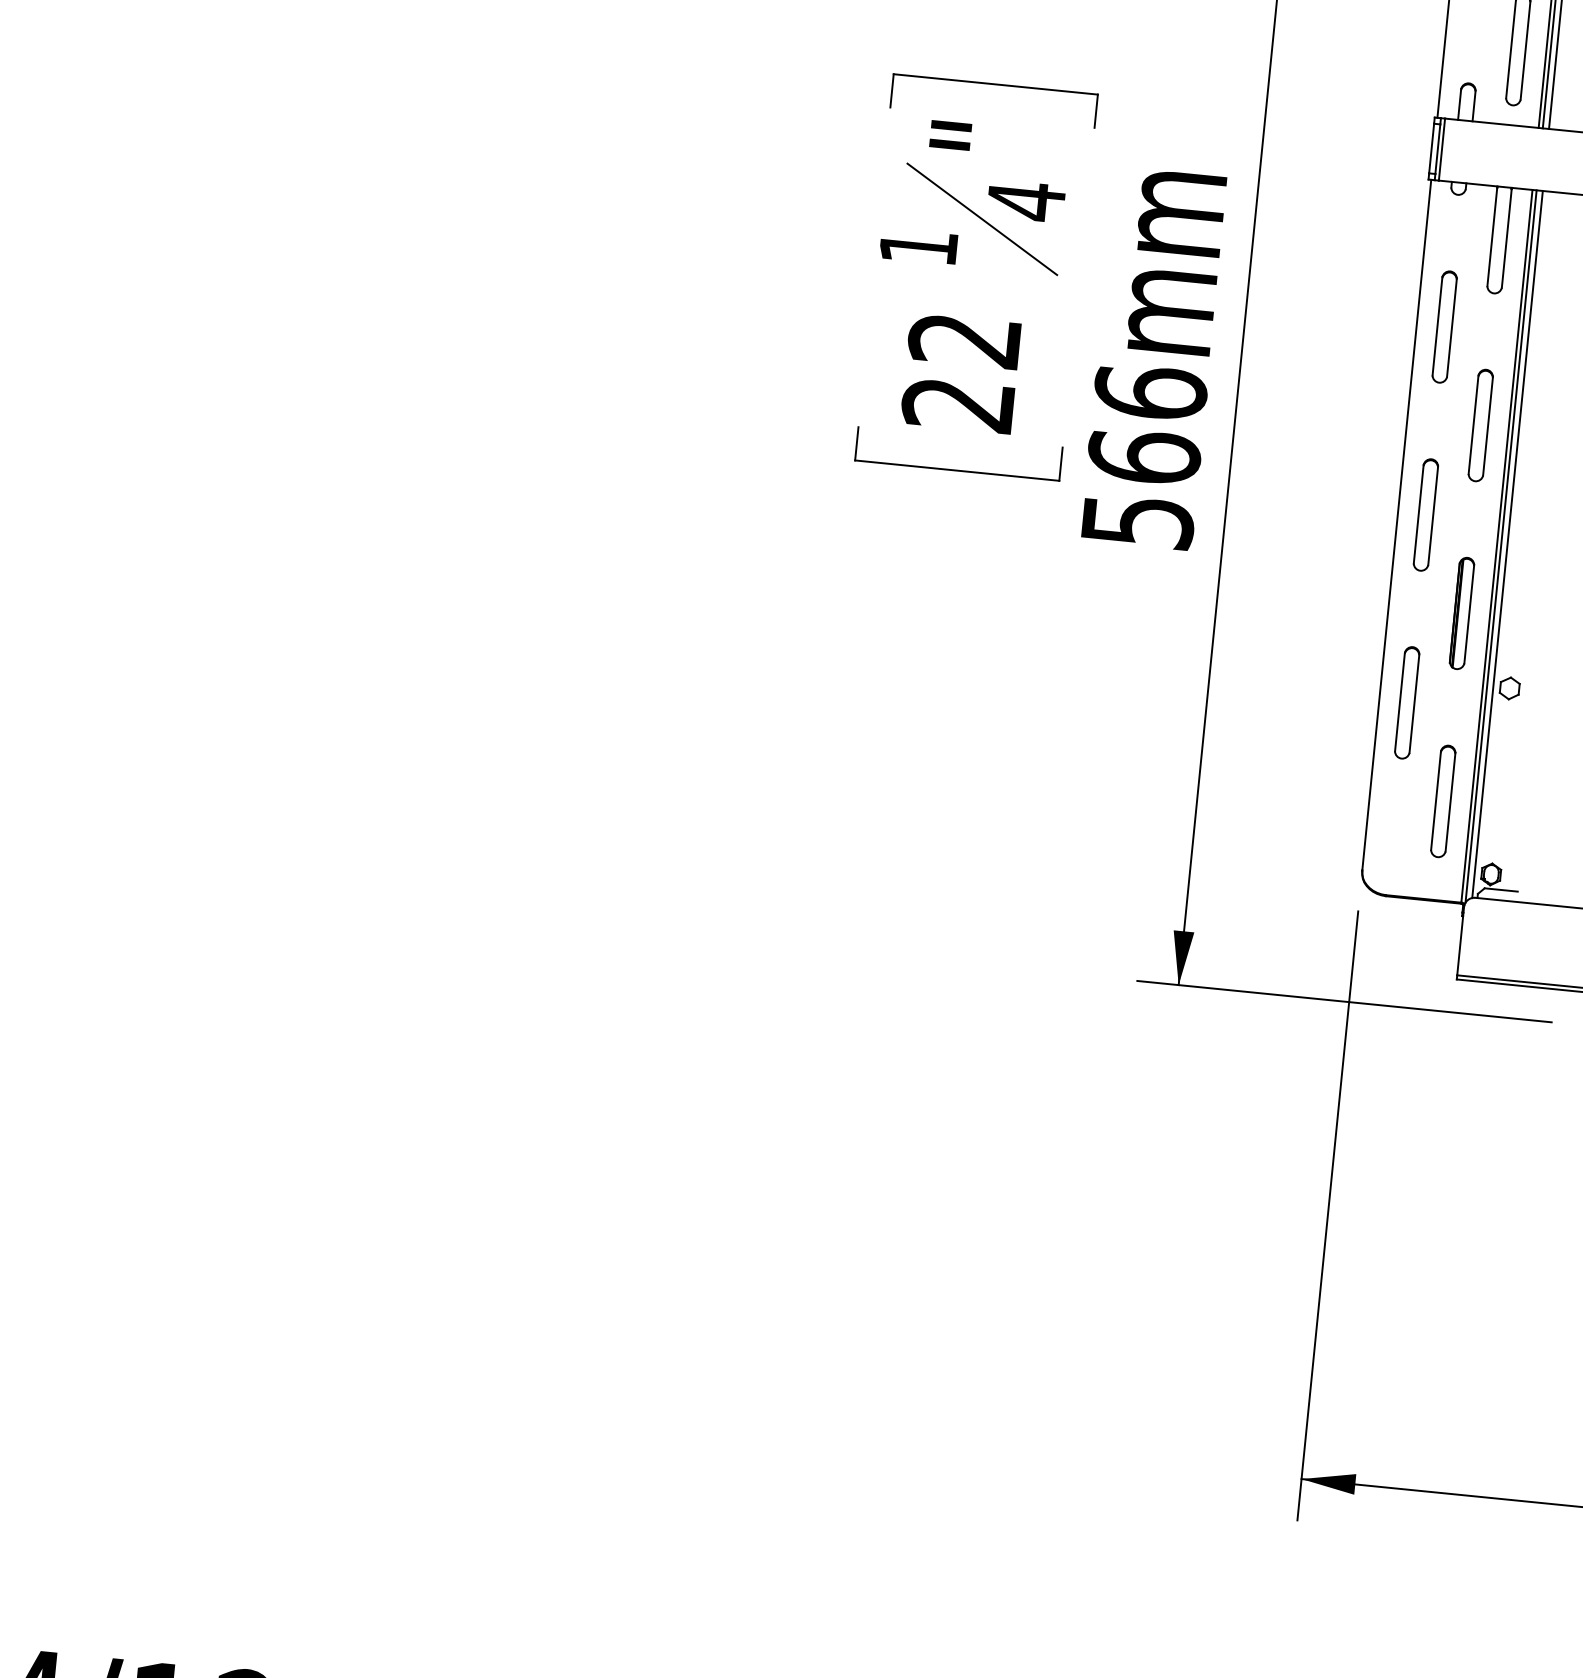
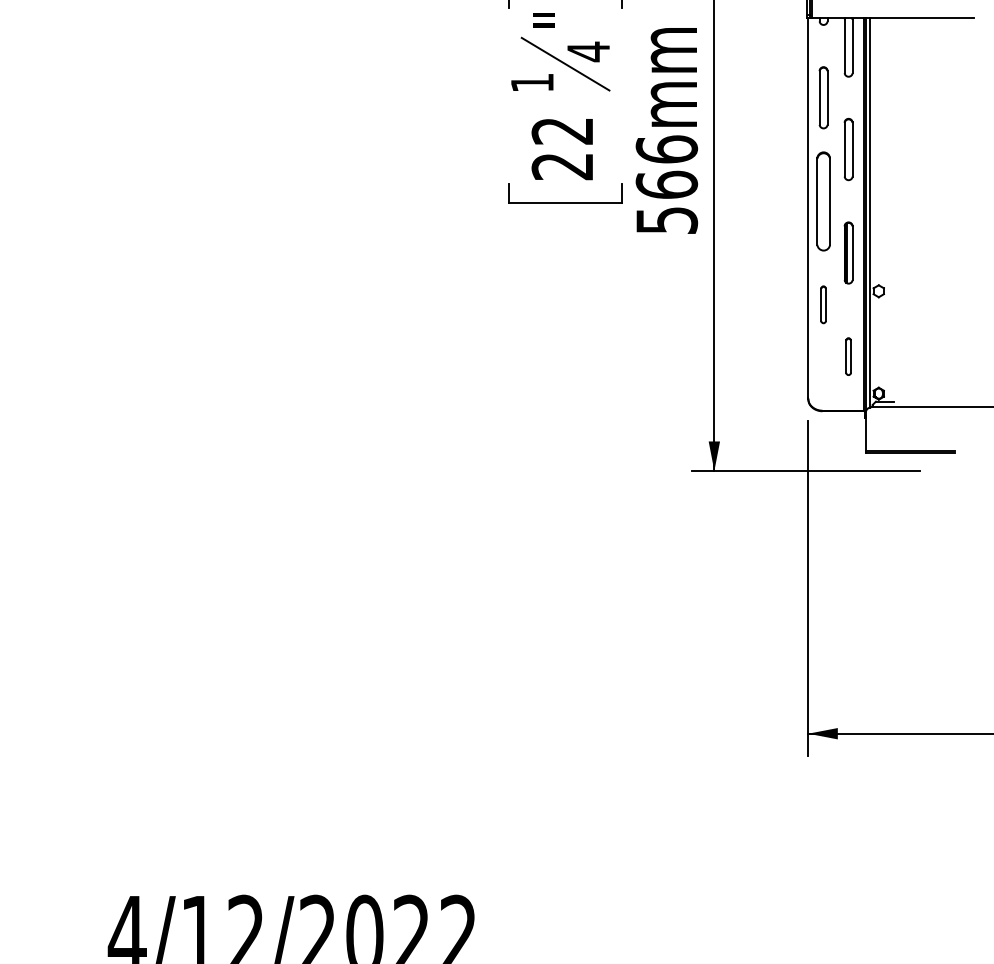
part: (1425, 513) -> (823, 200), size x1.6
part: (1407, 702) -> (823, 304), size x0.6
part: (1443, 801) -> (848, 356), size x0.6

